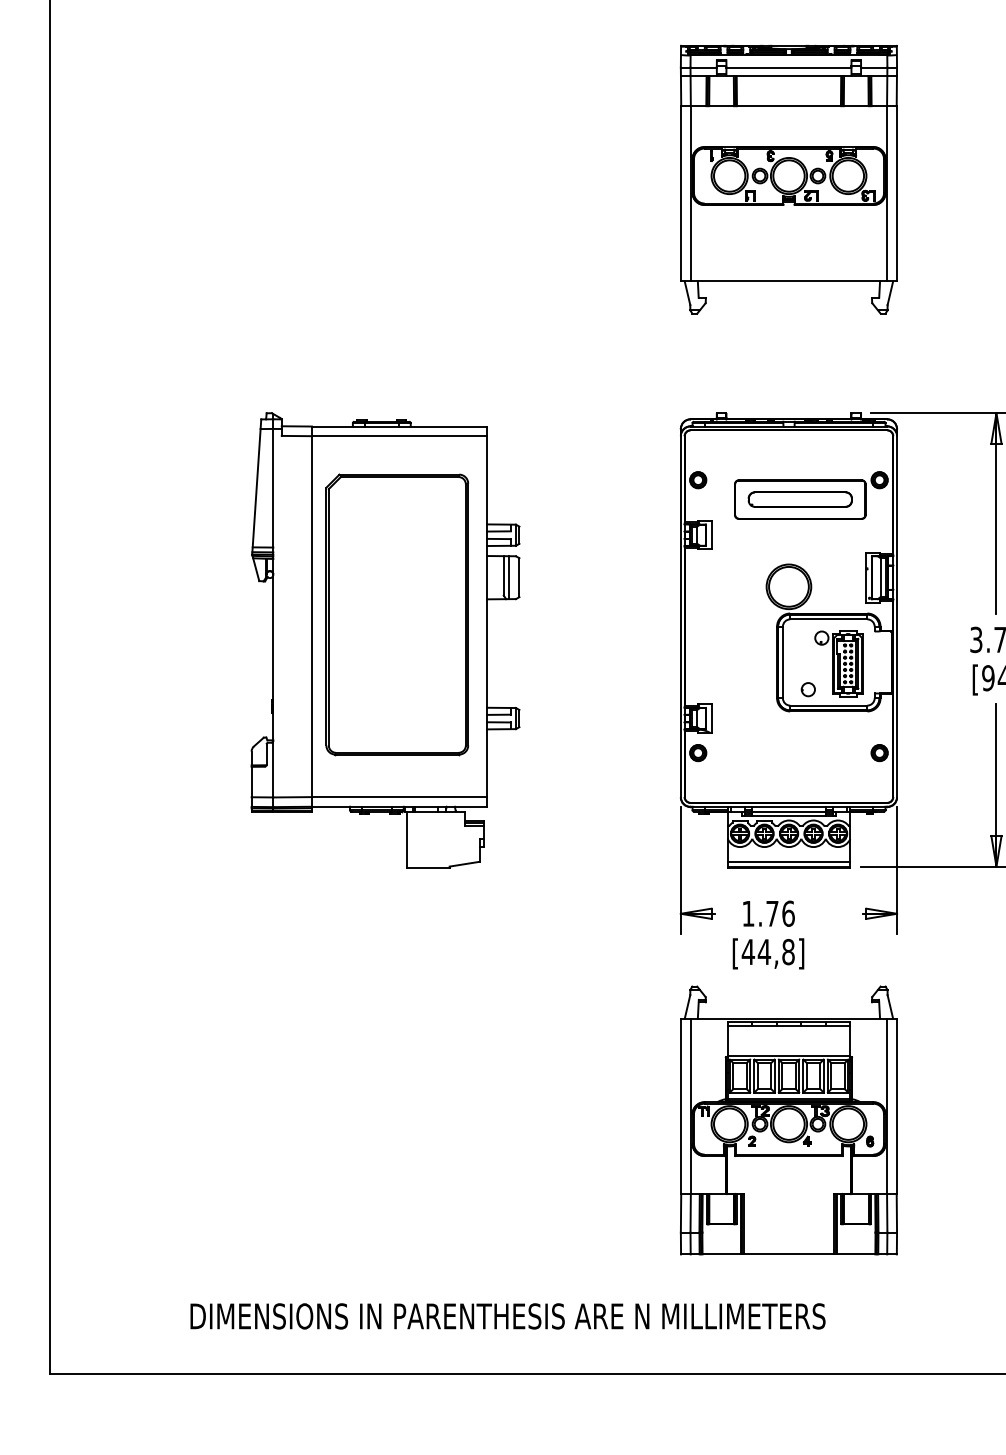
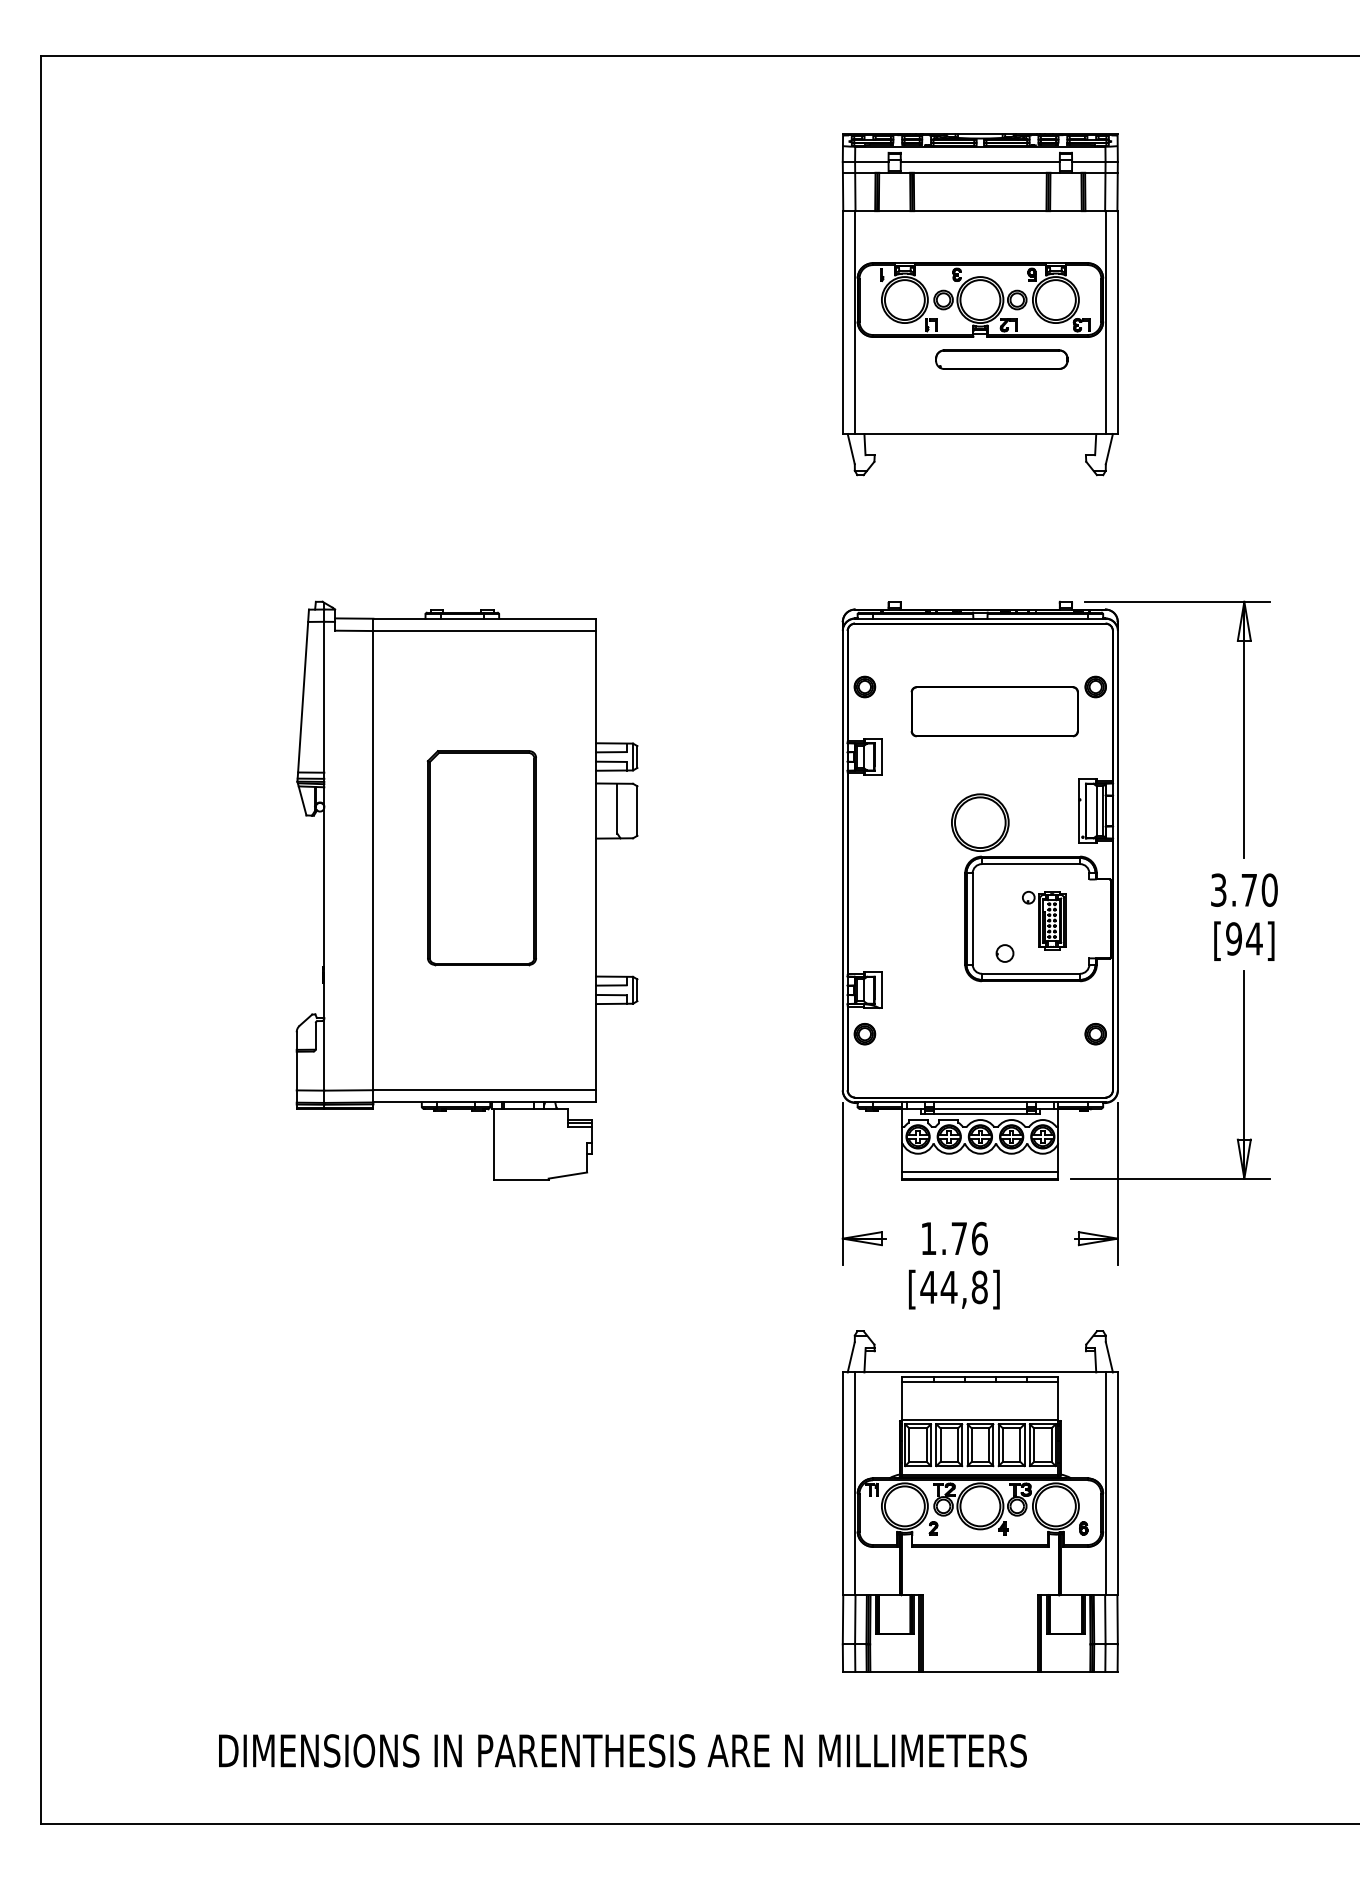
part: (800, 499) -> (1001, 359), moved
line: (509, 577) -> (624, 810), removed
part: (396, 614) -> (481, 857), size x0.6
part: (838, 663) -> (1043, 920), size x0.7

